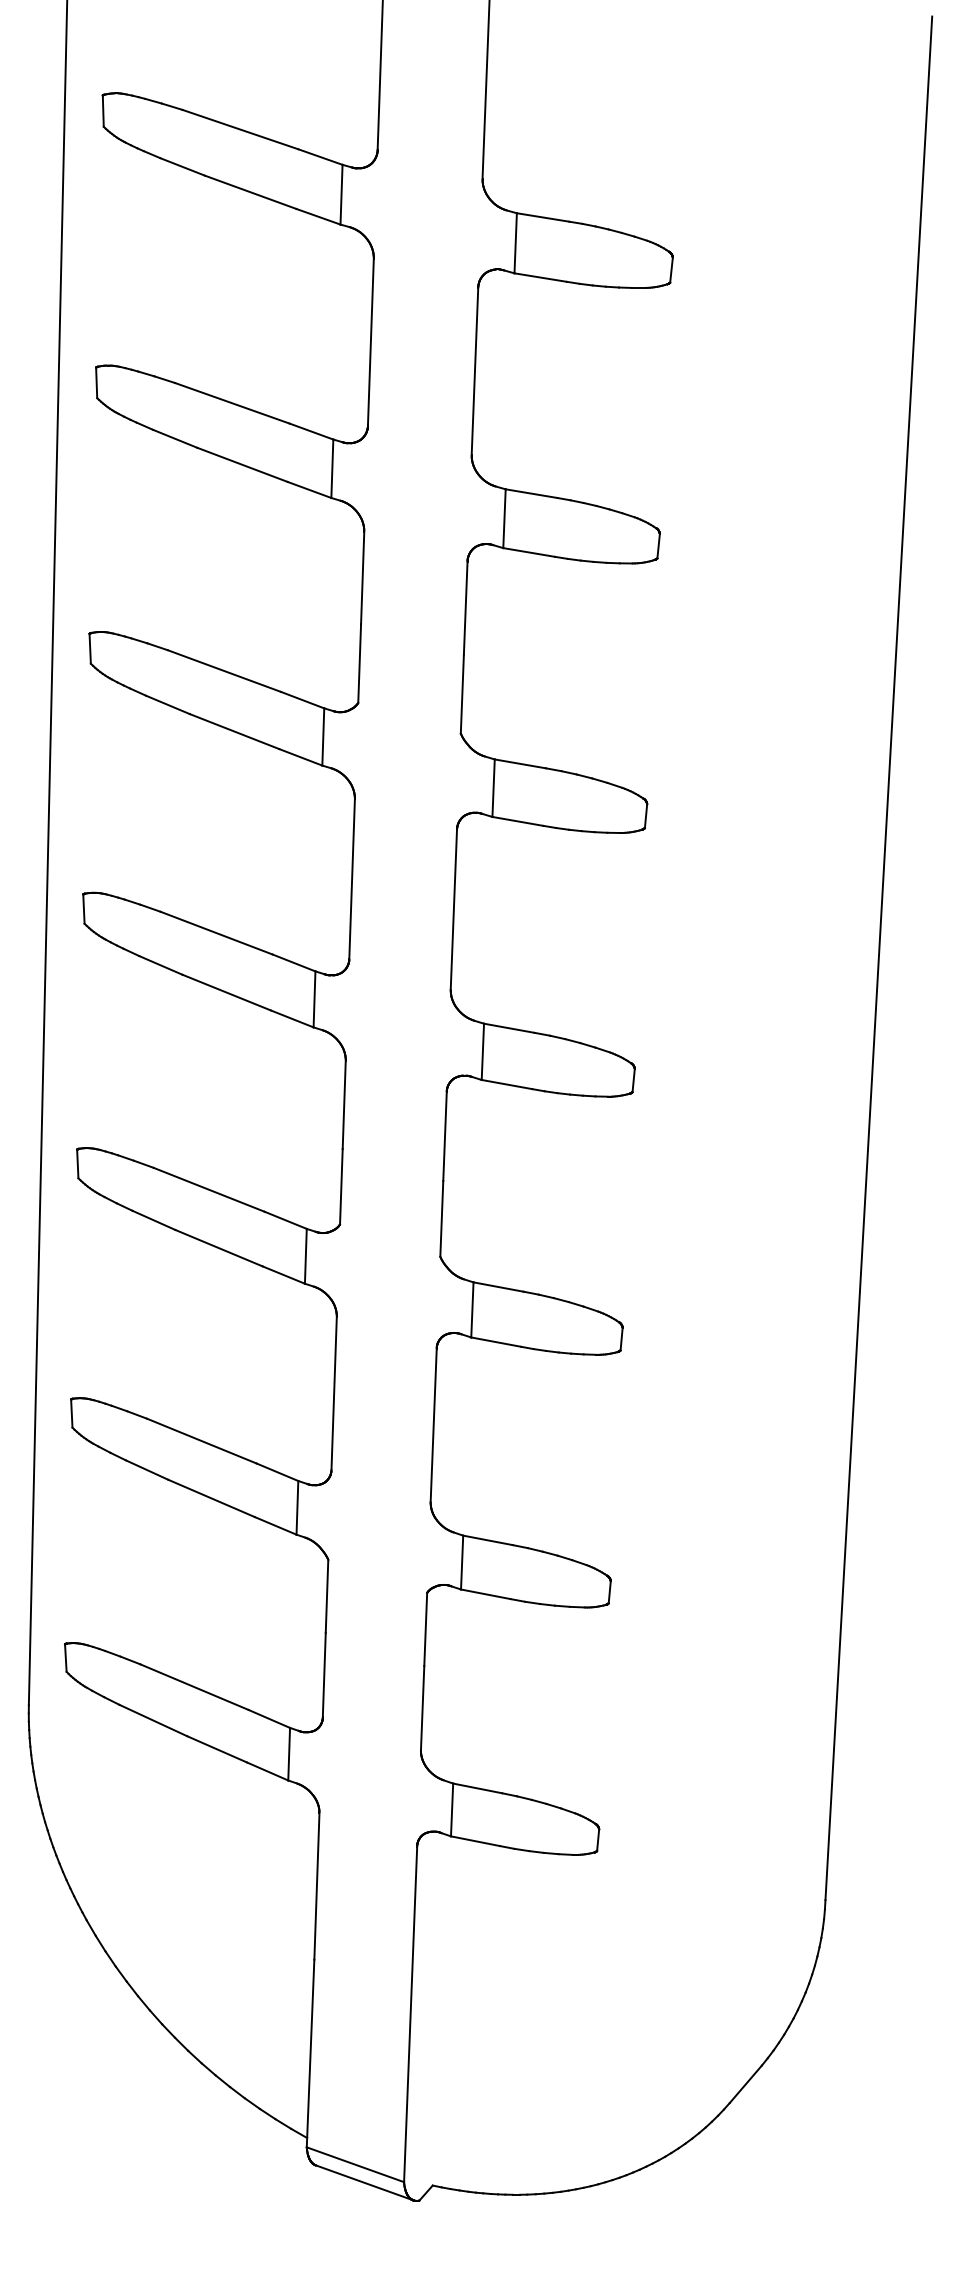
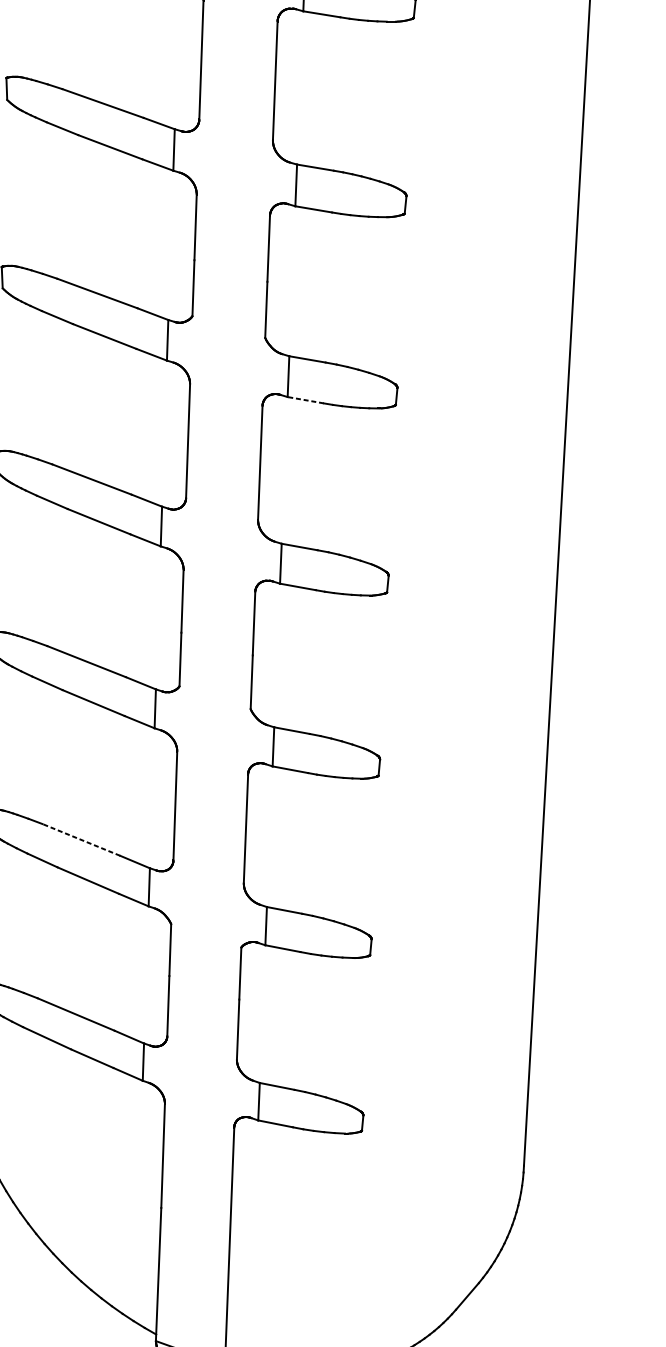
line: (517, 821) -> (305, 400), solid -> dashed
line: (201, 1440) -> (81, 839), solid -> dashed

